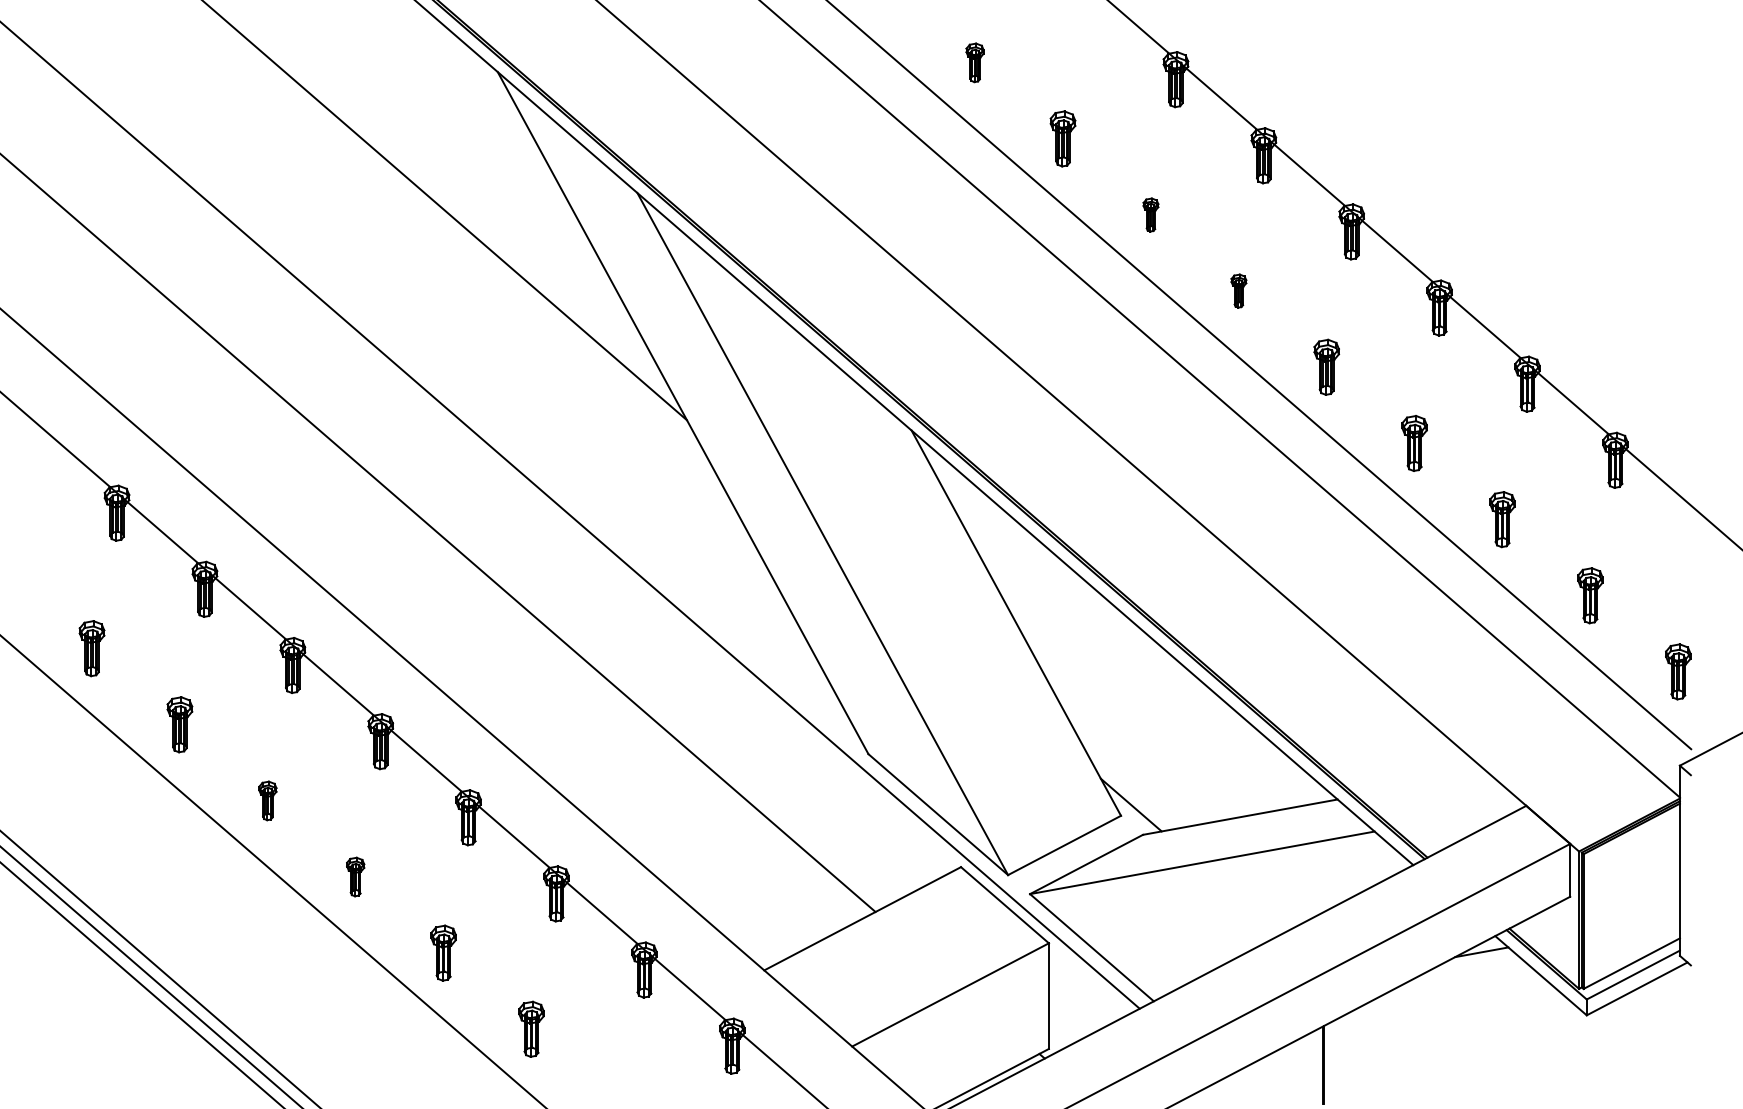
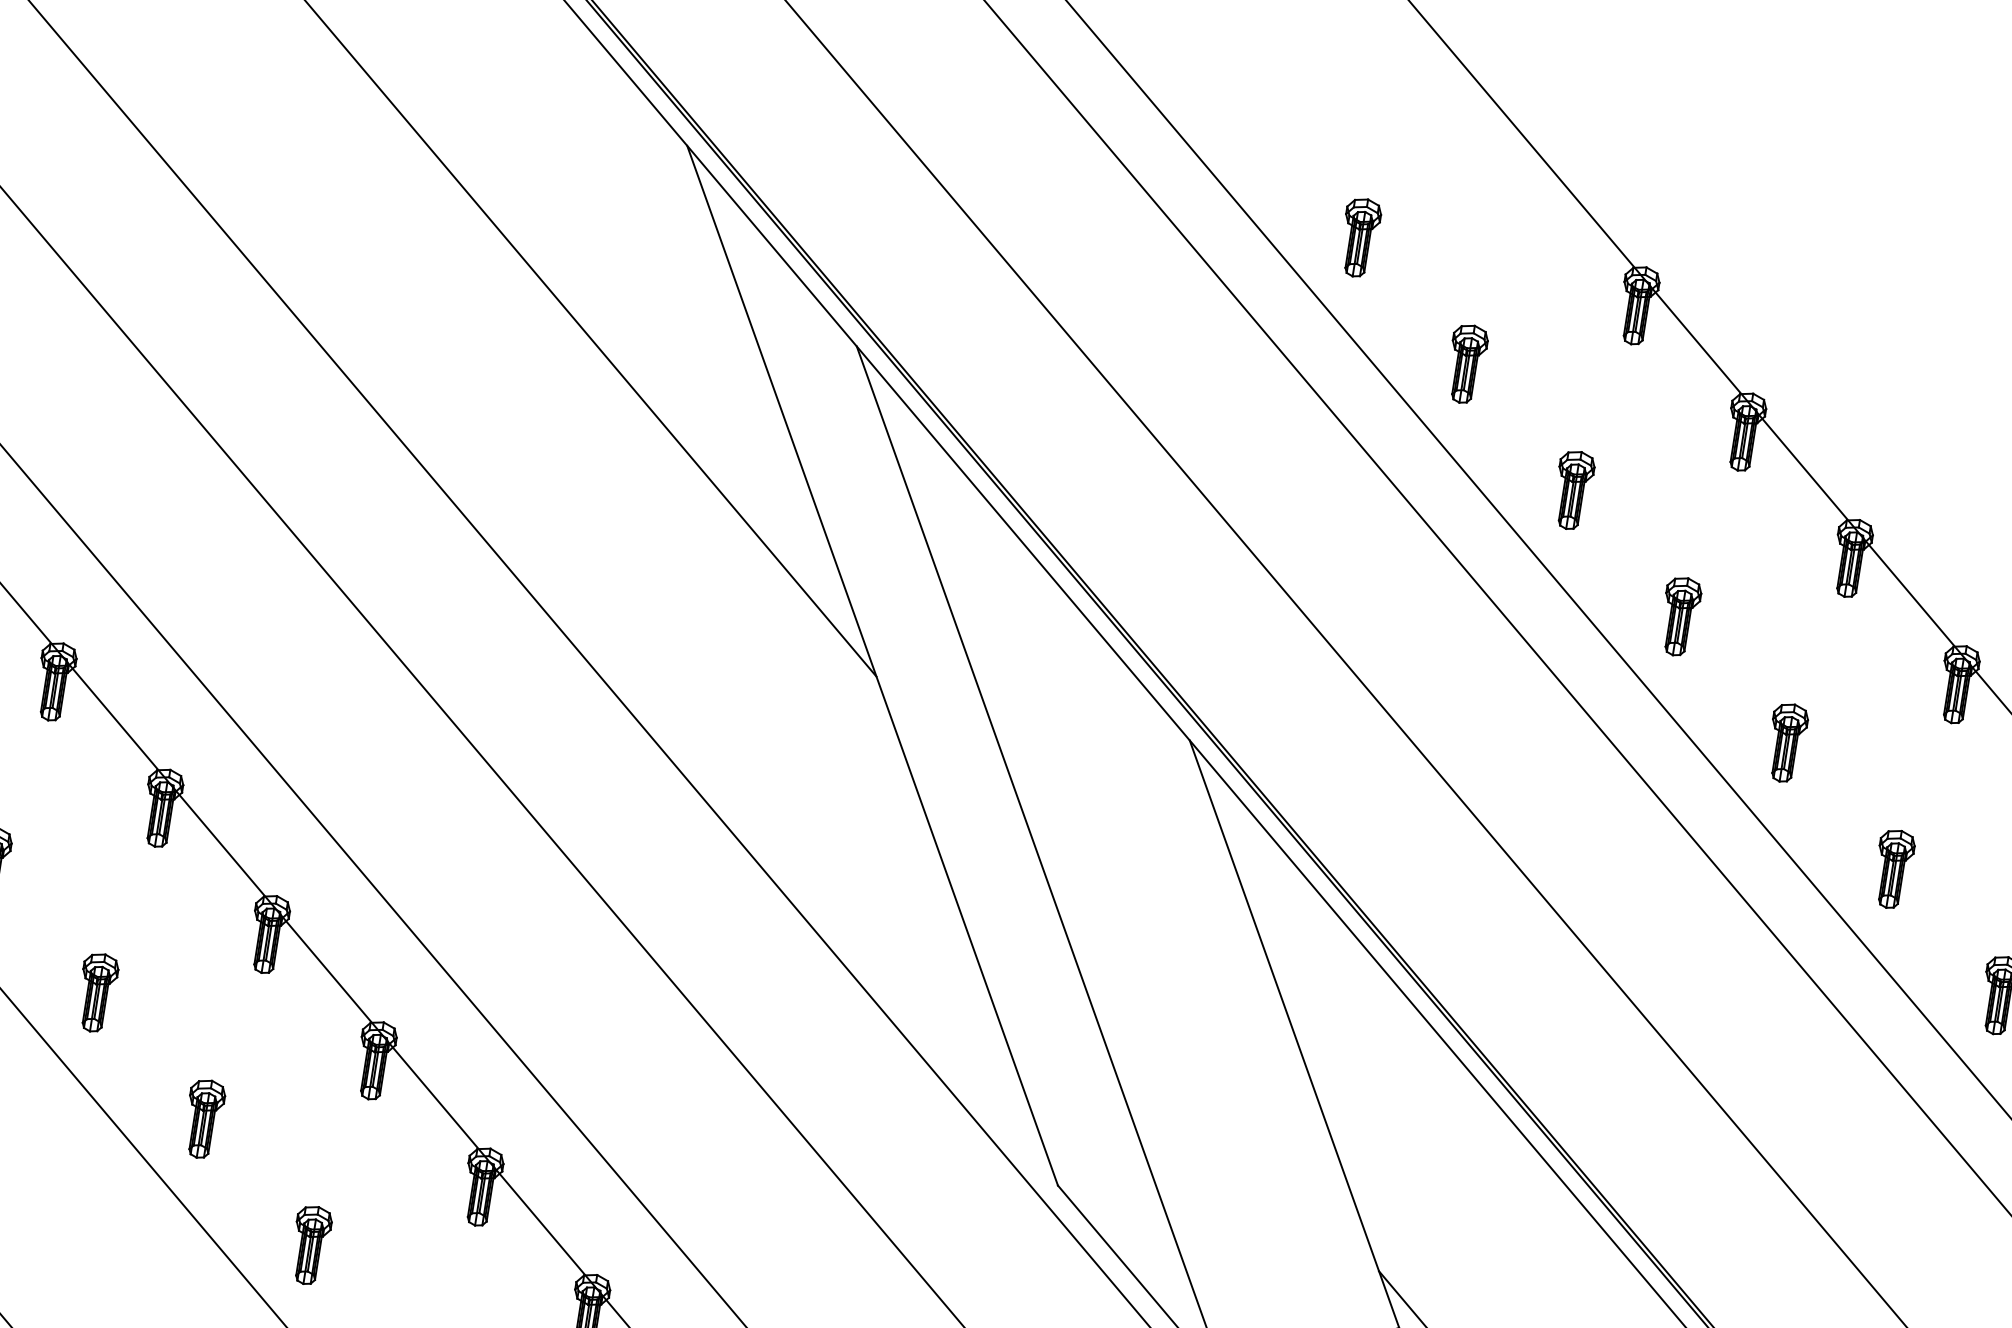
part: (974, 62) -> (1359, 237), size x1.43
part: (1150, 214) -> (1572, 489), size x1.67
part: (1238, 290) -> (1679, 615), size x1.67
part: (267, 800) -> (203, 1118), size x1.43
part: (355, 876) -> (310, 1244), size x1.43

